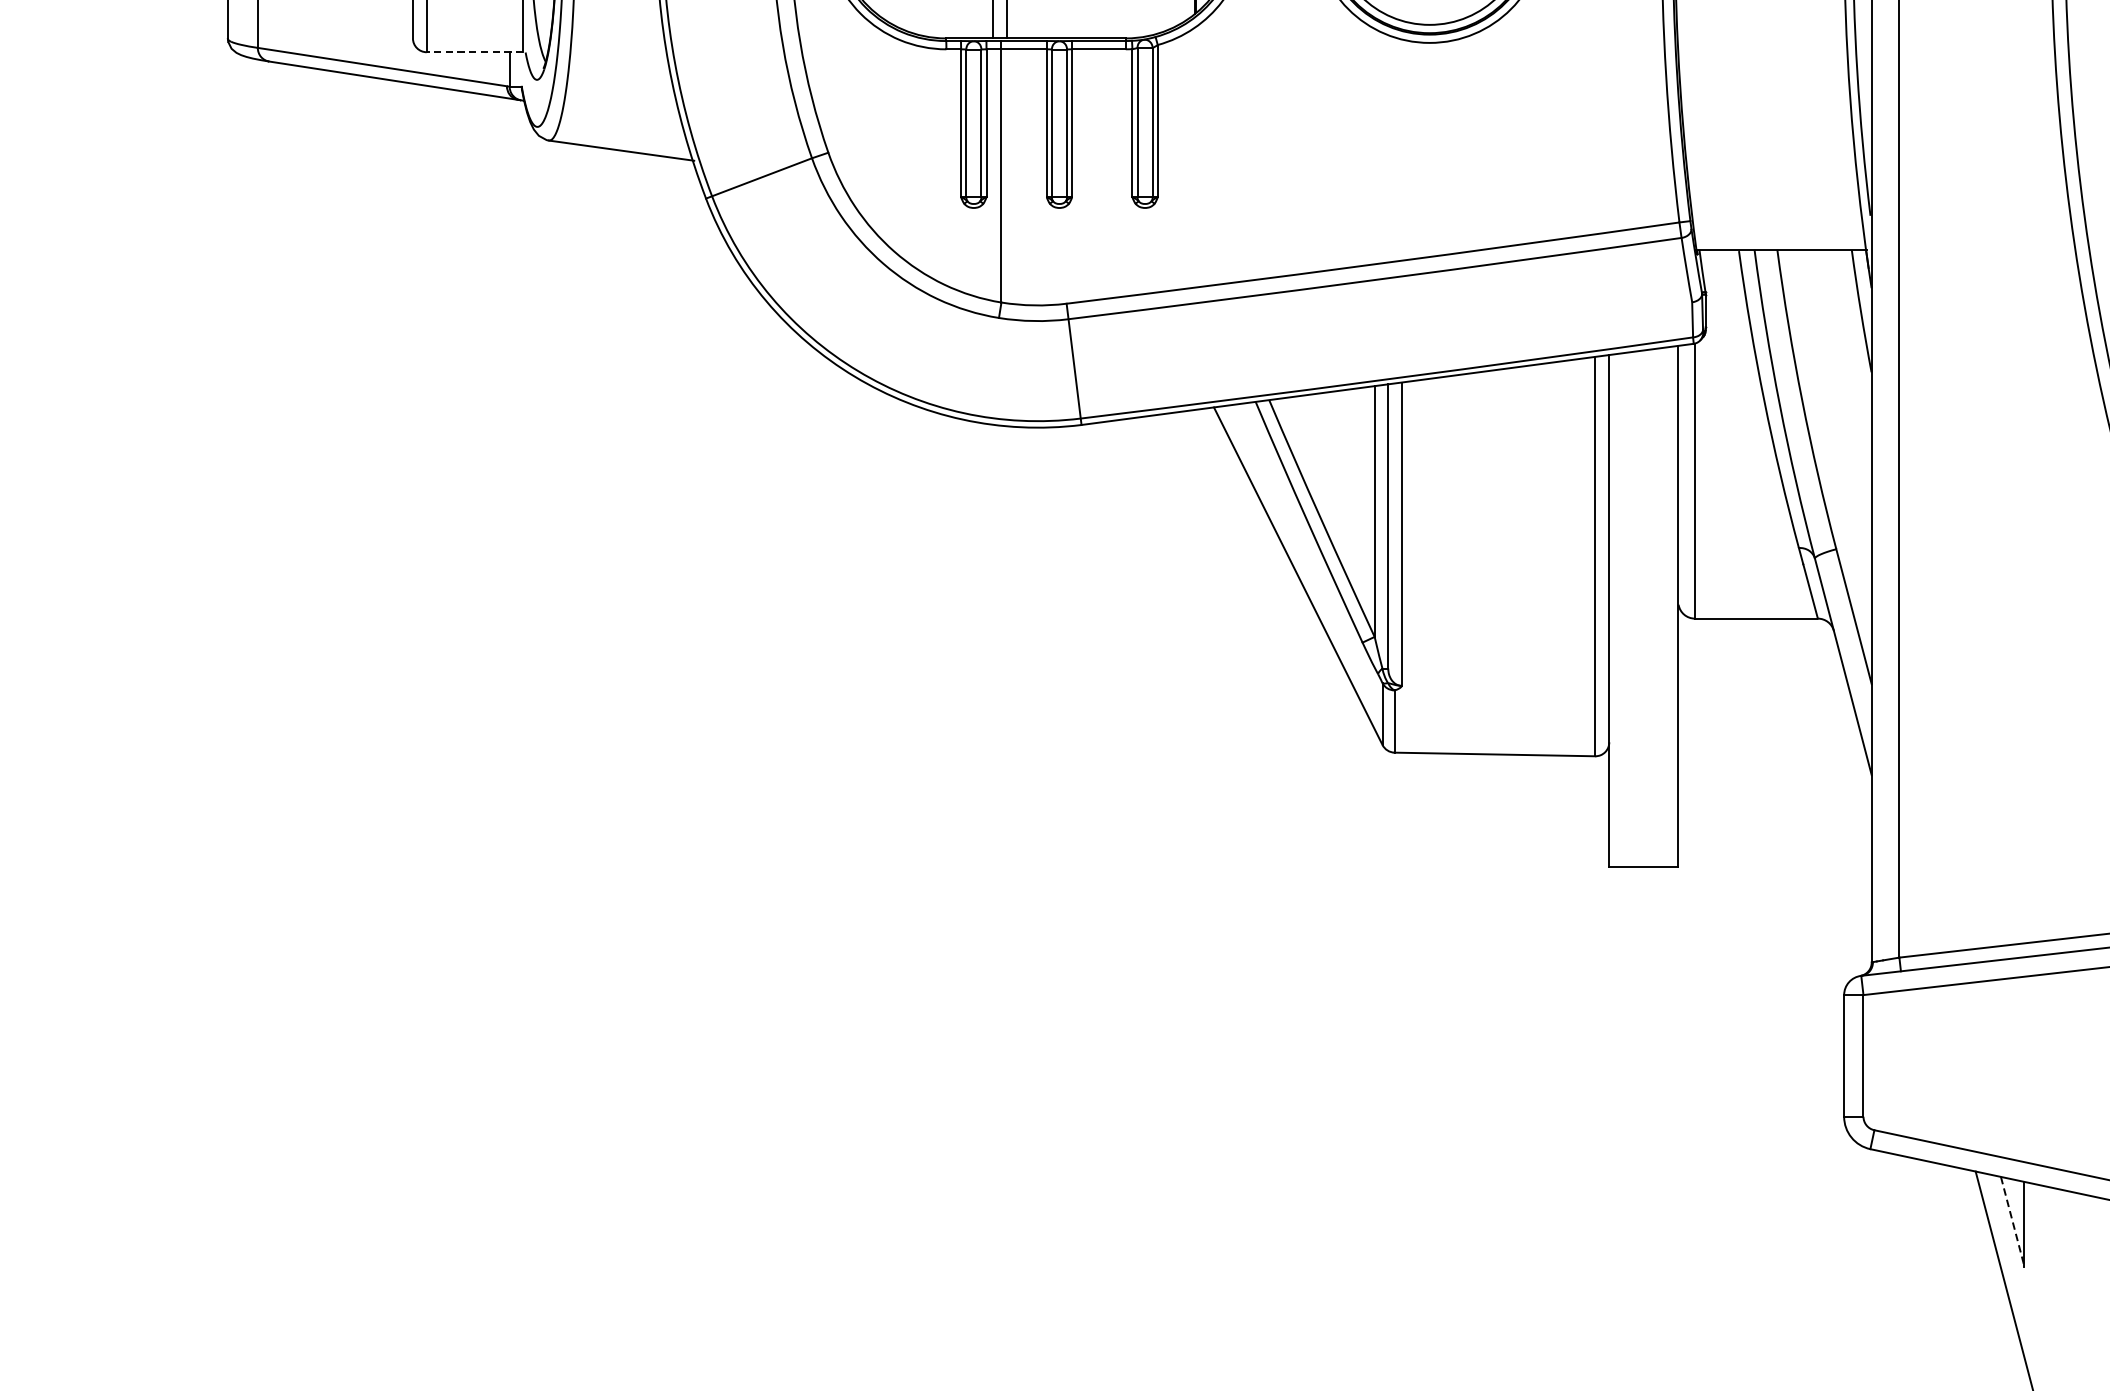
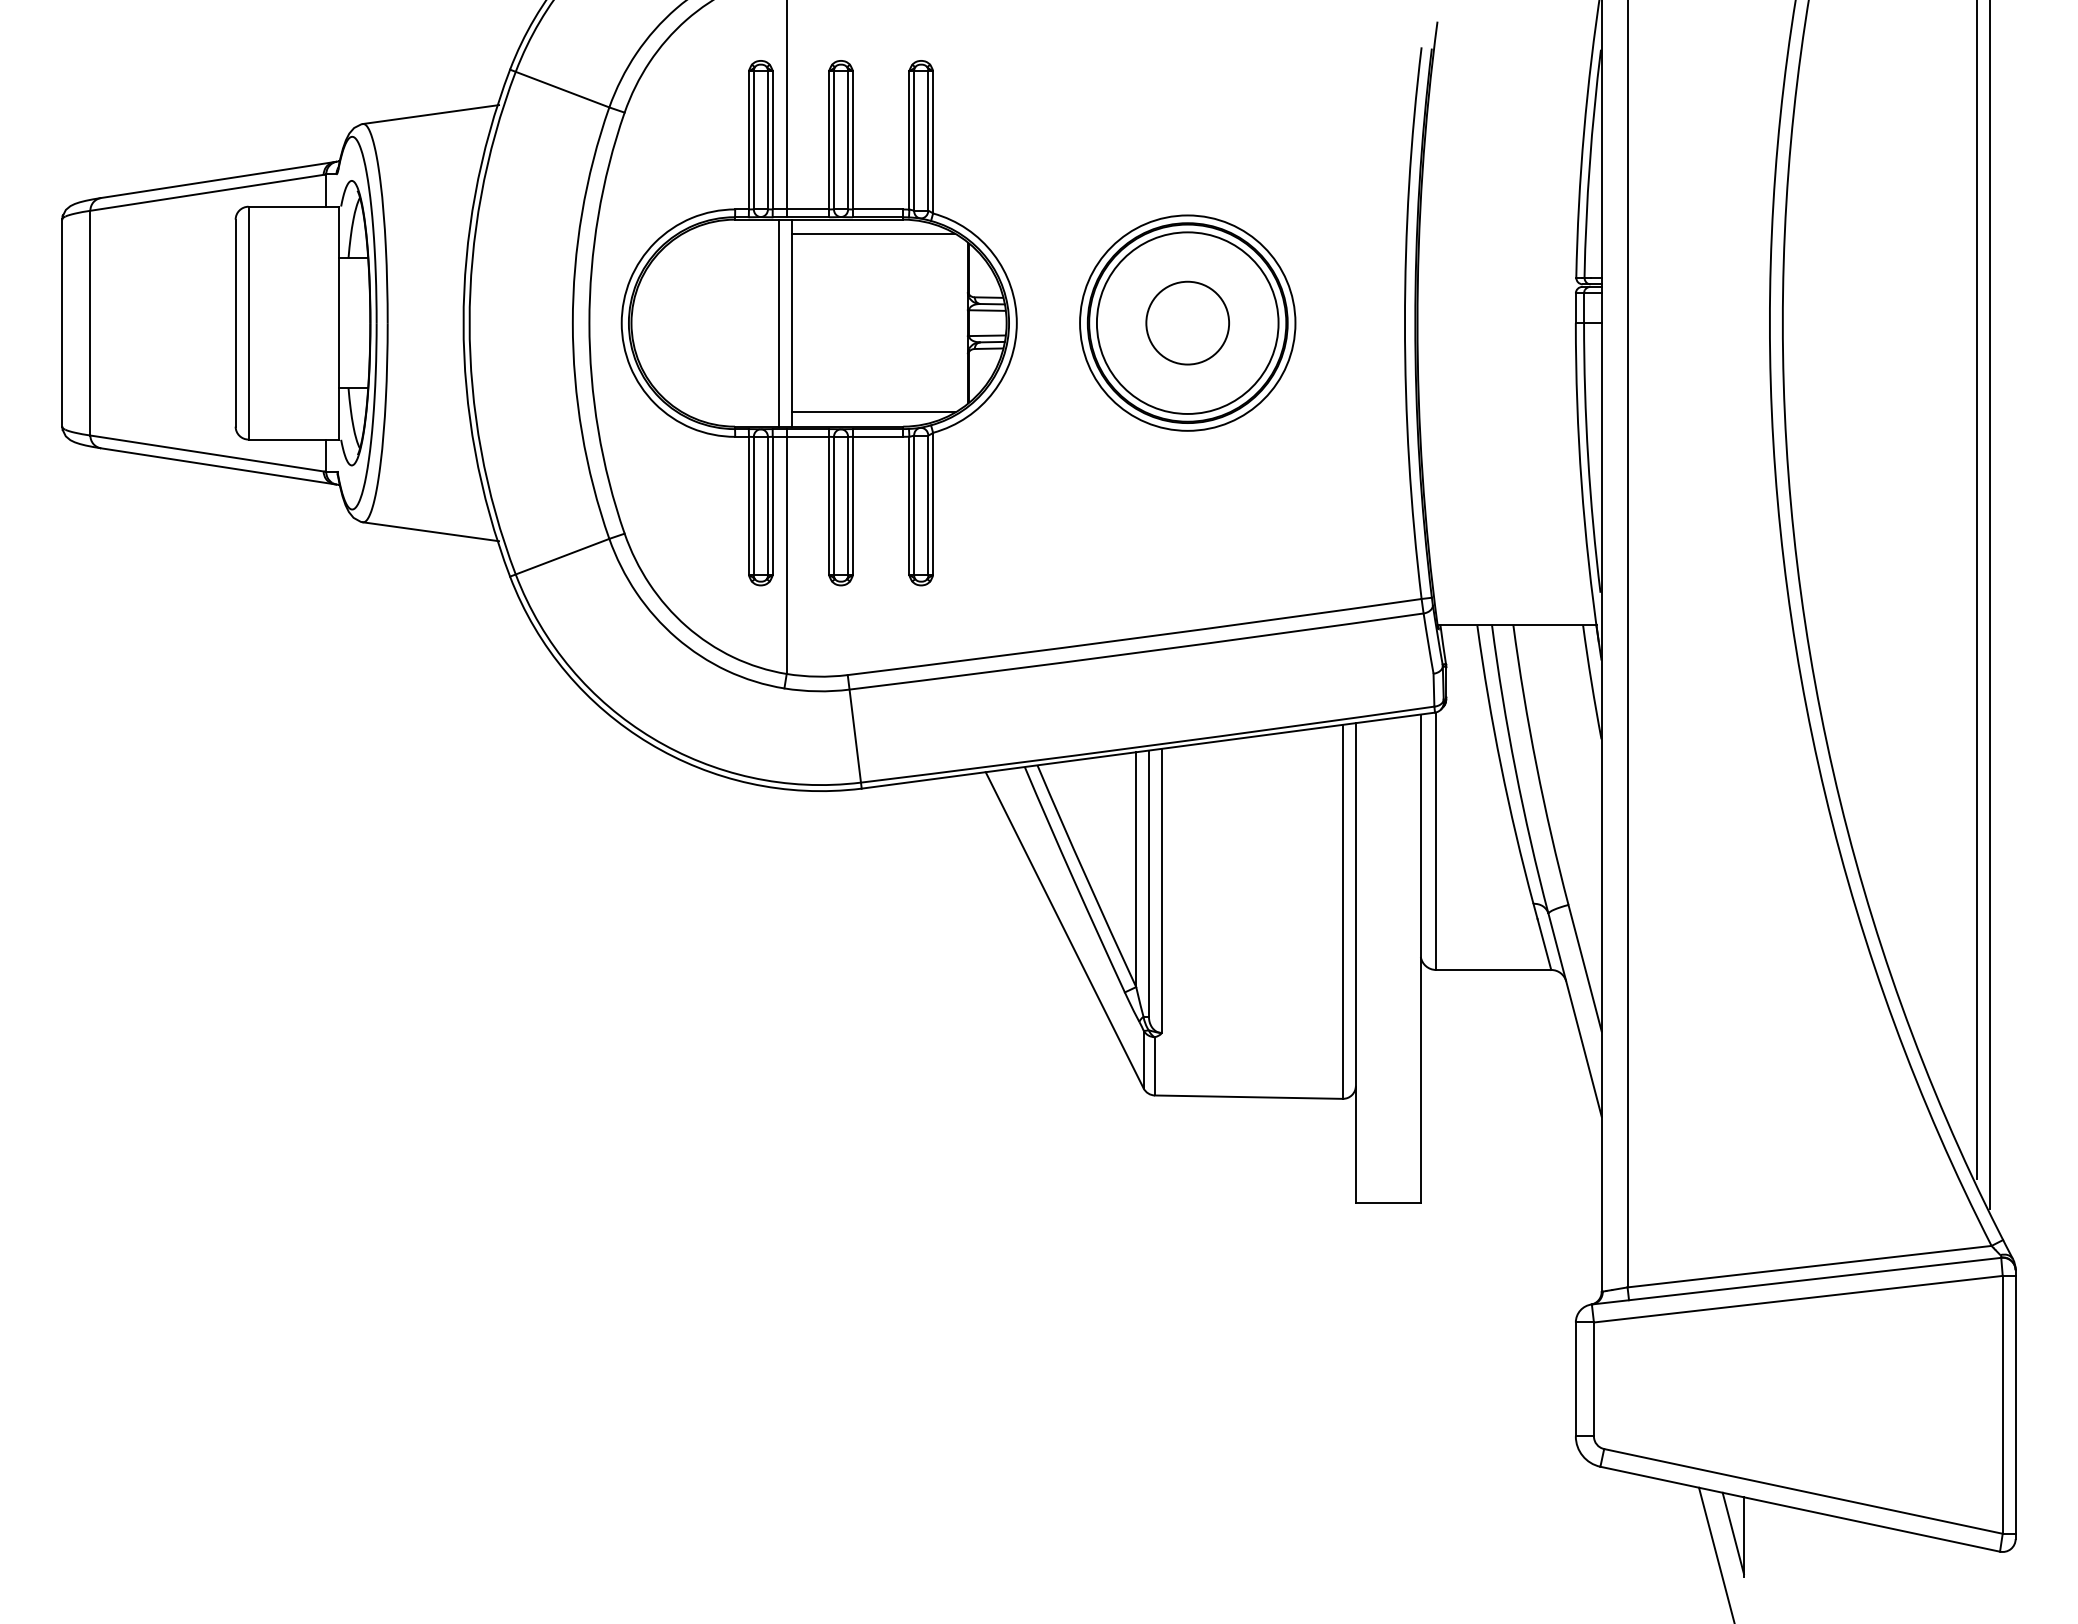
line: (1094, 23) -> (873, 412), added
line: (474, 52) -> (293, 439), dashed -> solid
line: (2012, 1219) -> (1733, 1532), dashed -> solid

